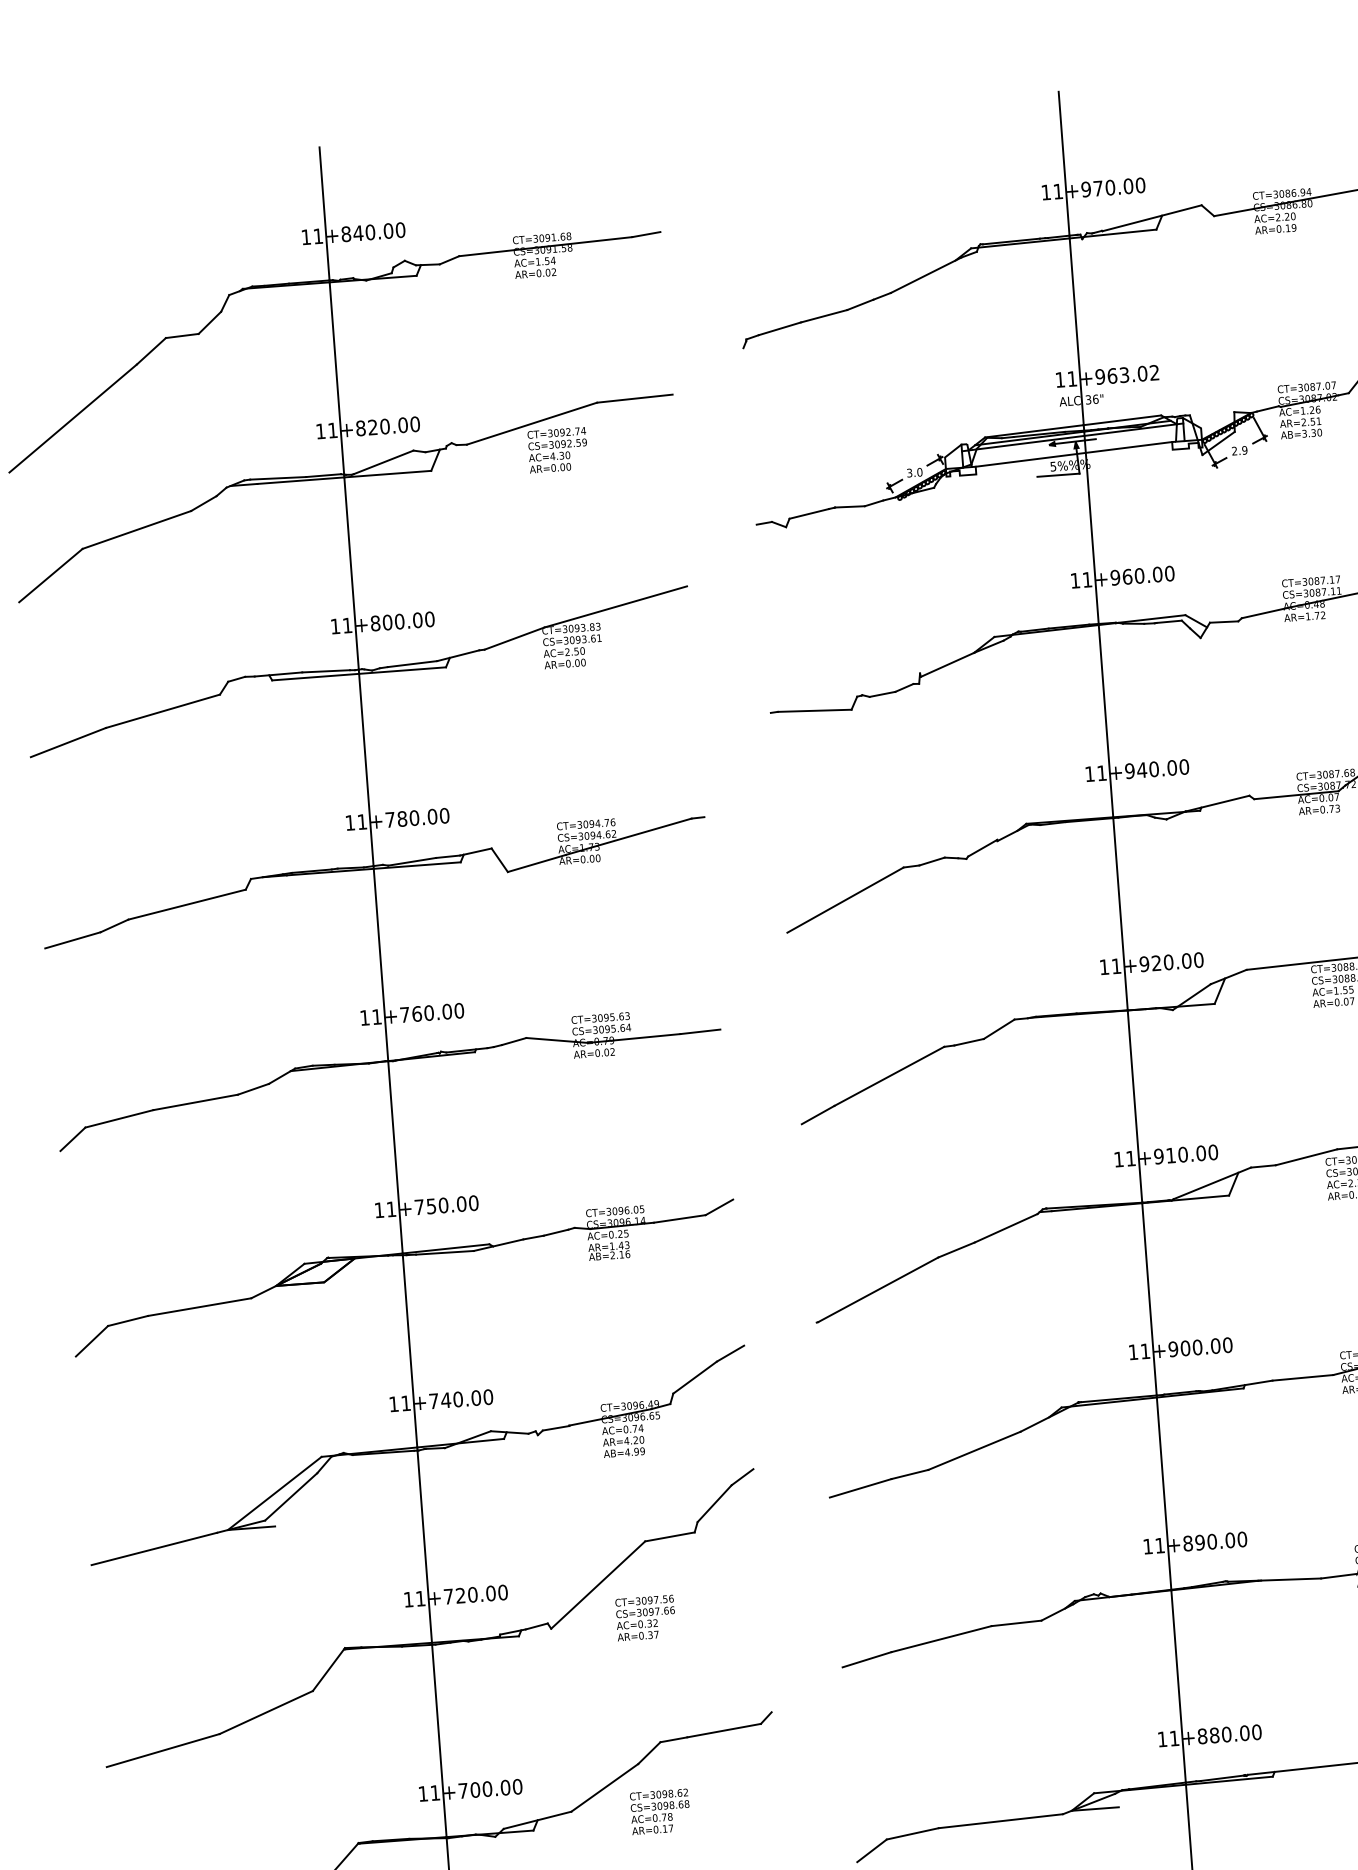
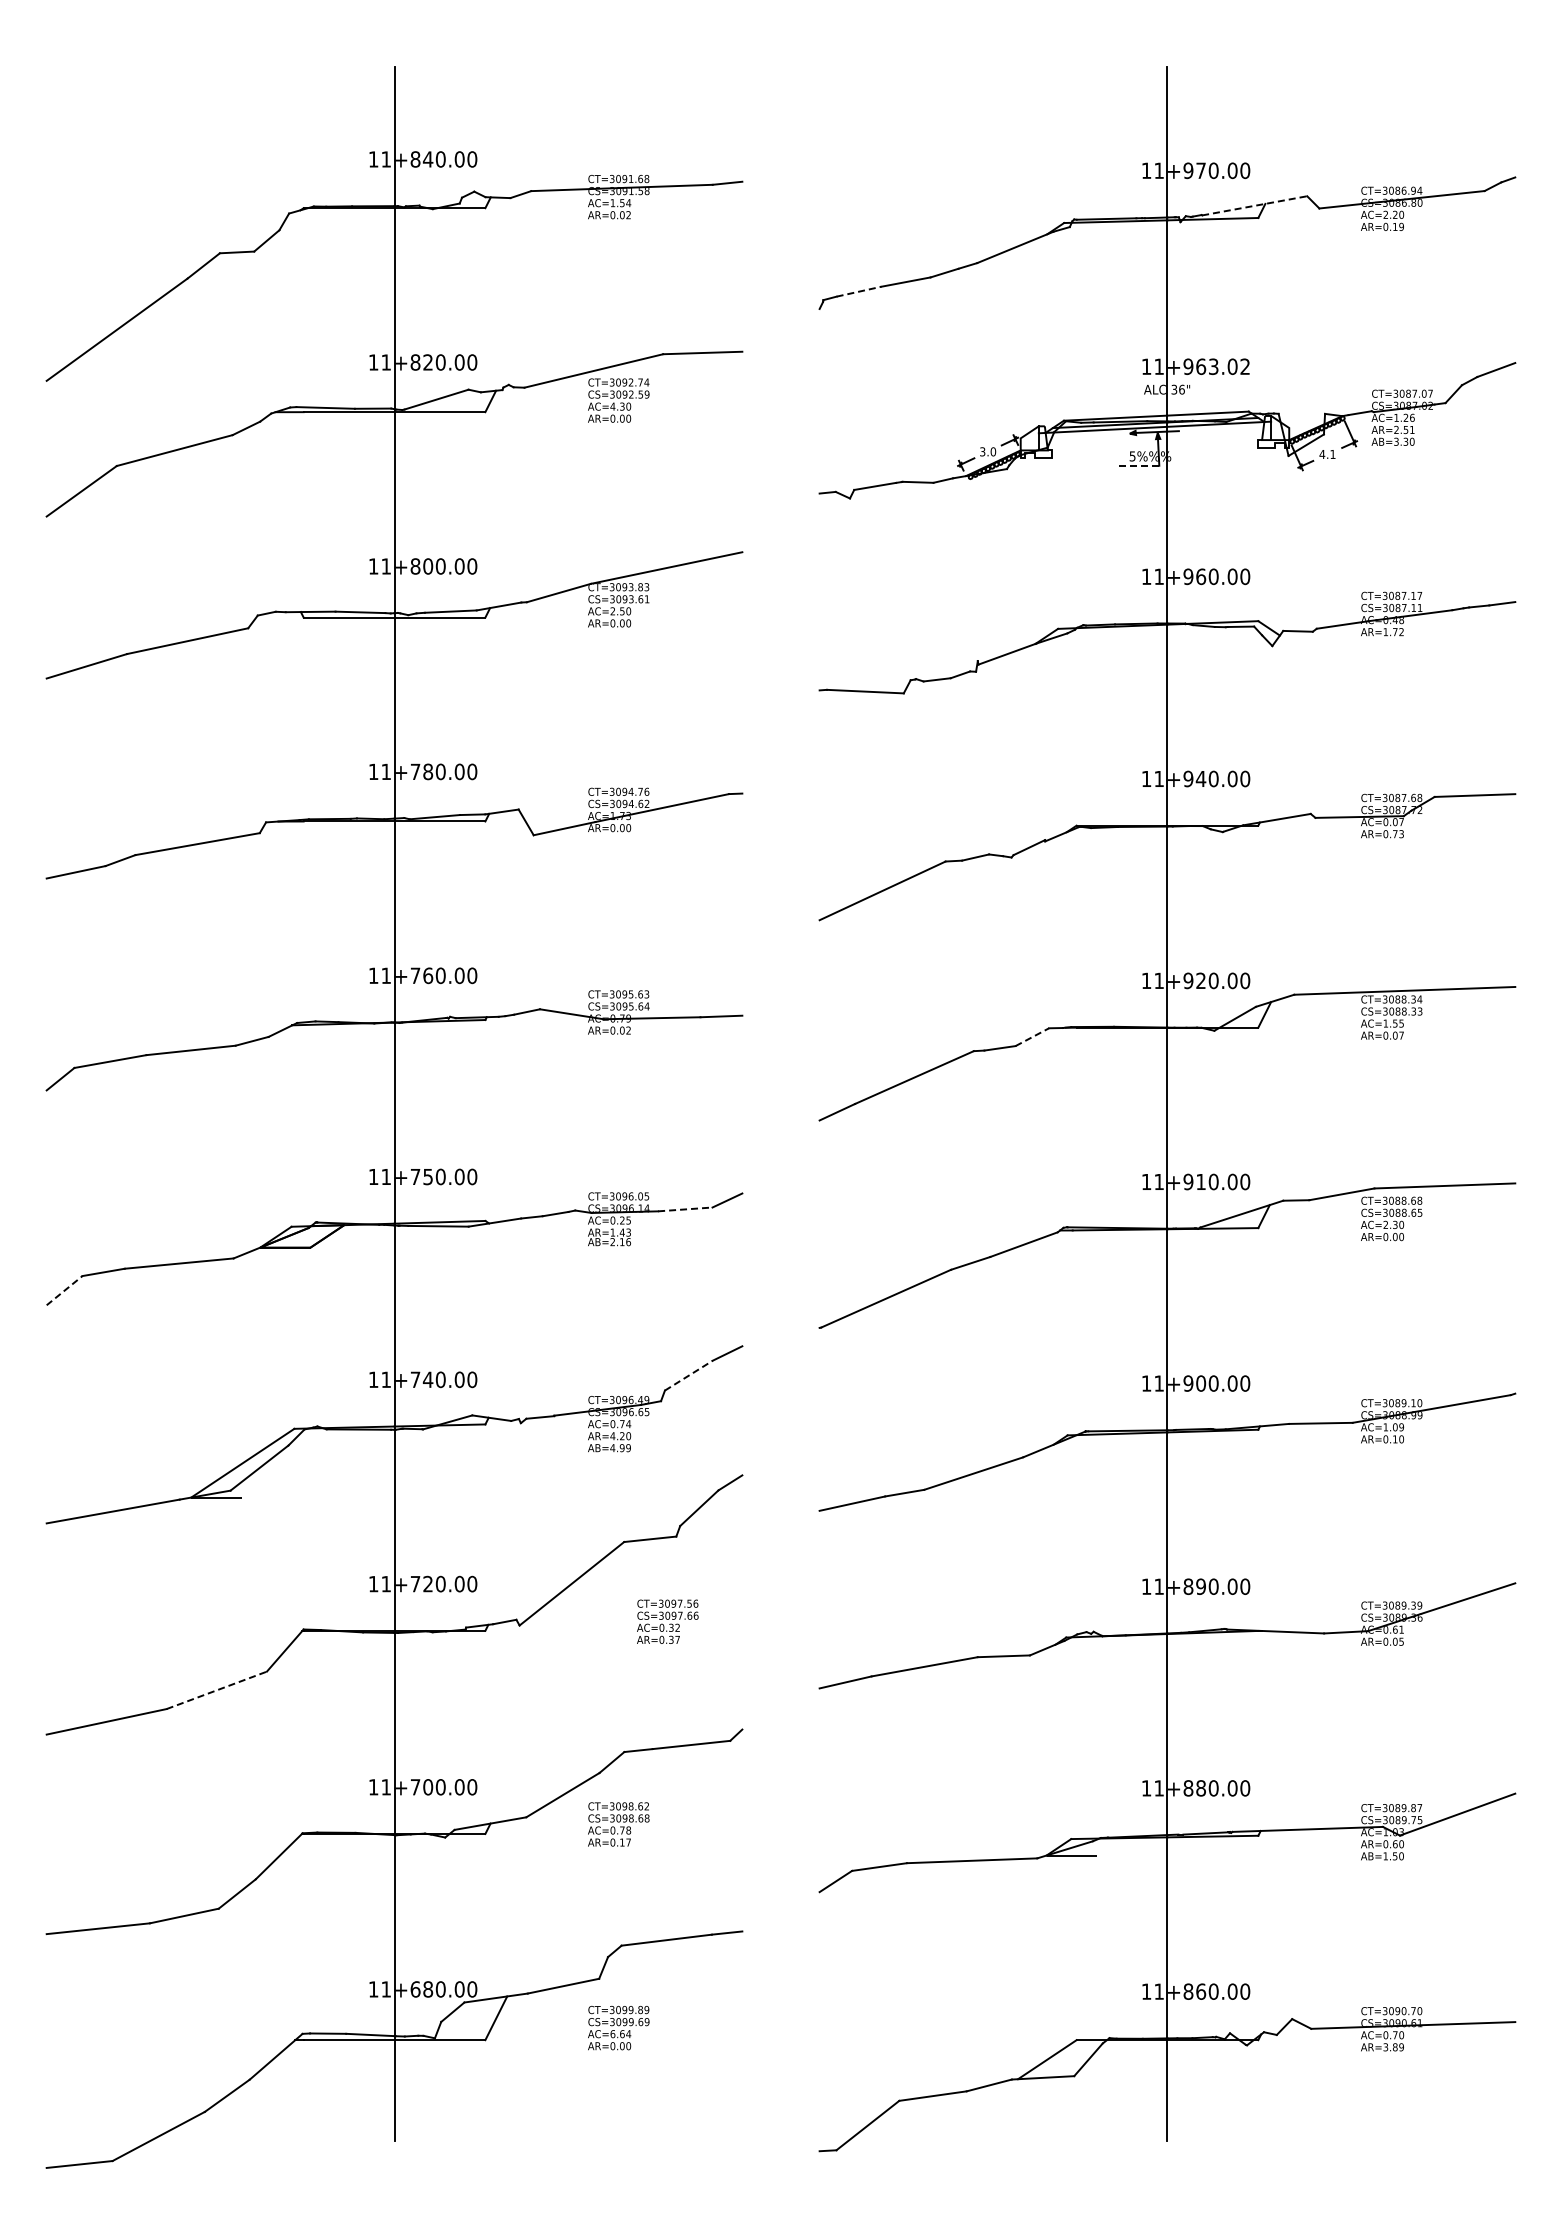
line: (1152, 217) -> (1255, 205), solid -> dashed
line: (780, 328) -> (859, 291), solid -> dashed
text: (1239, 450) -> (1327, 454), 2.9 -> 4.1
line: (1073, 454) -> (1154, 445), removed
line: (1057, 475) -> (1136, 465), solid -> dashed
line: (999, 1029) -> (1032, 1037), solid -> dashed
line: (679, 1218) -> (685, 1209), solid -> dashed
line: (91, 1341) -> (64, 1290), solid -> dashed
line: (695, 1377) -> (689, 1375), solid -> dashed
text: (645, 1617) -> (667, 1621), moved
line: (266, 1712) -> (217, 1690), solid -> dashed

